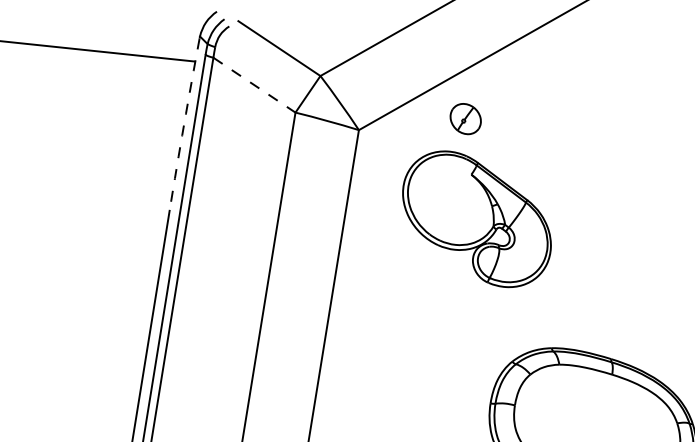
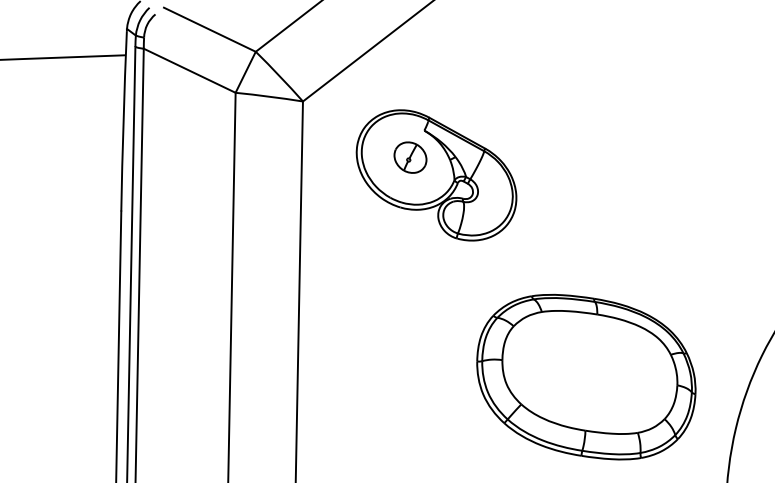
line: (254, 84) -> (189, 70), dashed -> solid
part: (465, 118) -> (410, 157), moved
arc: (184, 124) -> (123, 121), dashed -> solid

